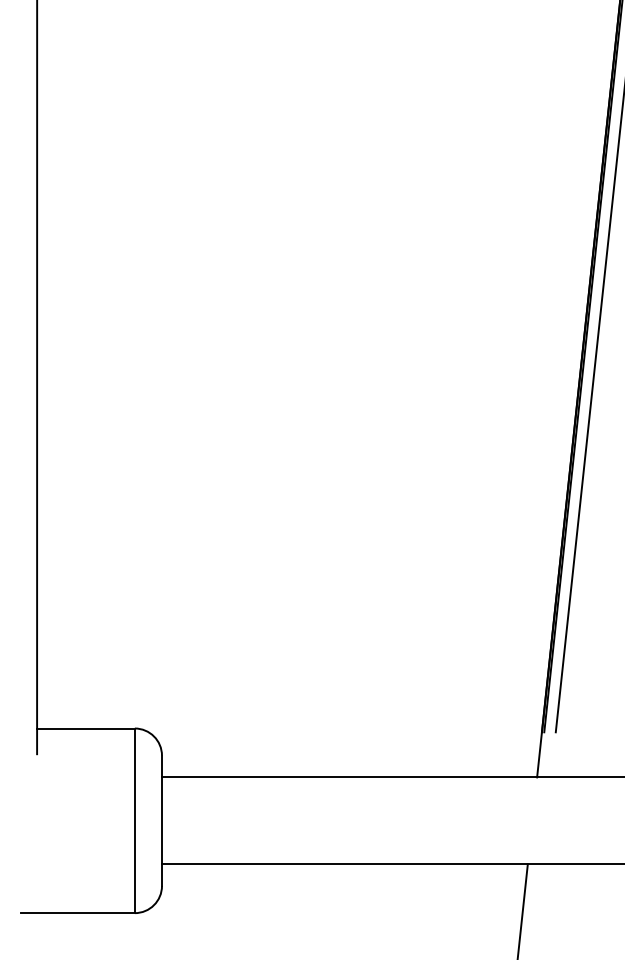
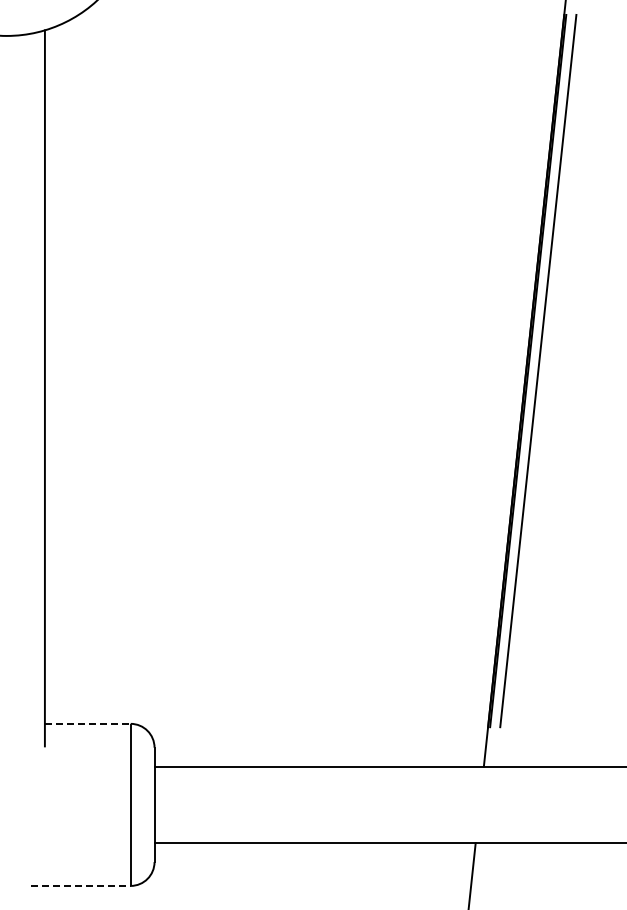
line: (85, 728) -> (87, 723), solid -> dashed
line: (78, 912) -> (81, 885), solid -> dashed

